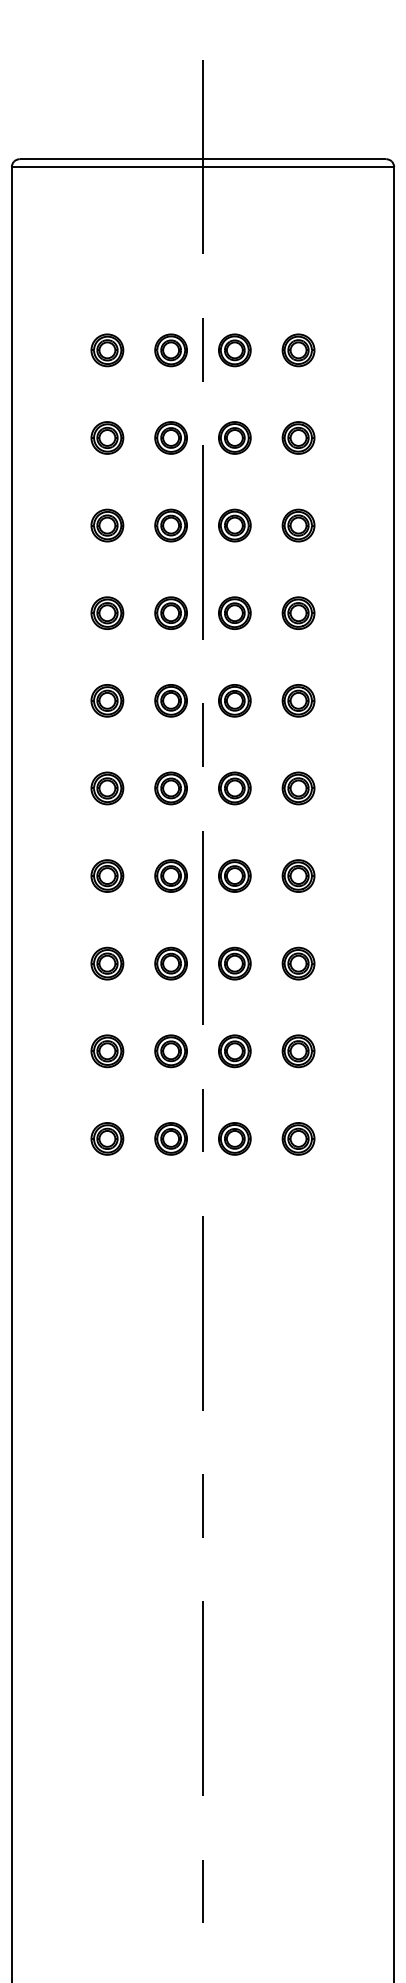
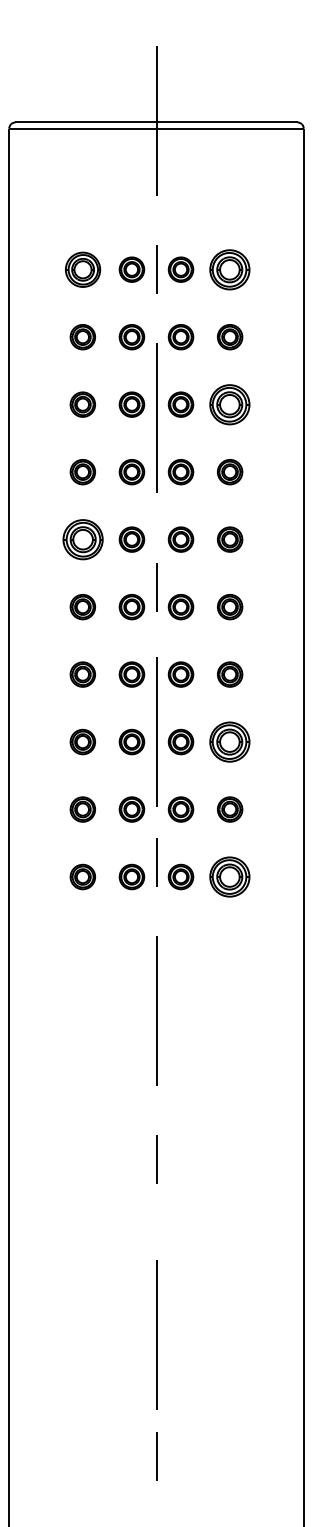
part: (106, 350) -> (82, 269), size x1.4
part: (299, 350) -> (230, 269), size x1.6
part: (299, 525) -> (230, 404), size x1.6
part: (106, 700) -> (82, 539), size x1.6
line: (203, 735) -> (156, 587), moved
line: (203, 927) -> (156, 731), moved
part: (299, 962) -> (230, 741), size x1.6
part: (299, 1138) -> (230, 876), size x1.6
line: (203, 1697) -> (156, 1334), moved

